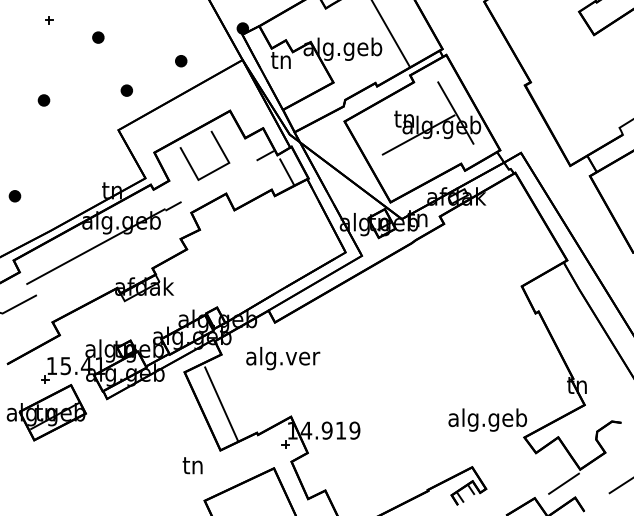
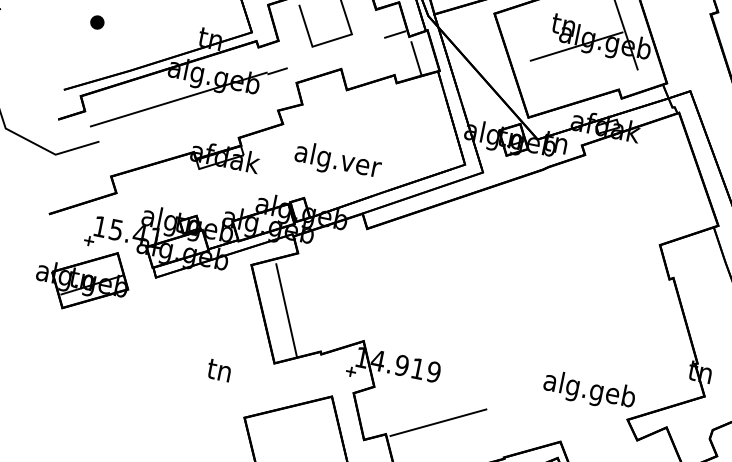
text: (283, 358) -> (338, 161), moved
text: (192, 465) -> (219, 370), moved
line: (366, 471) -> (437, 421), added

